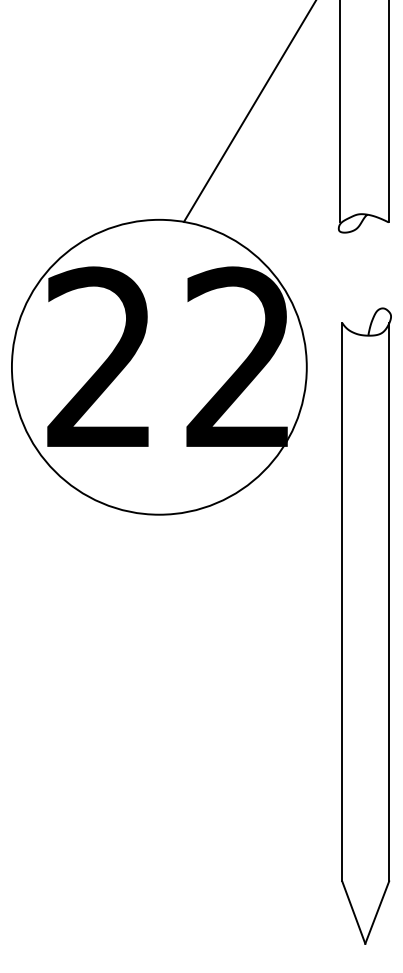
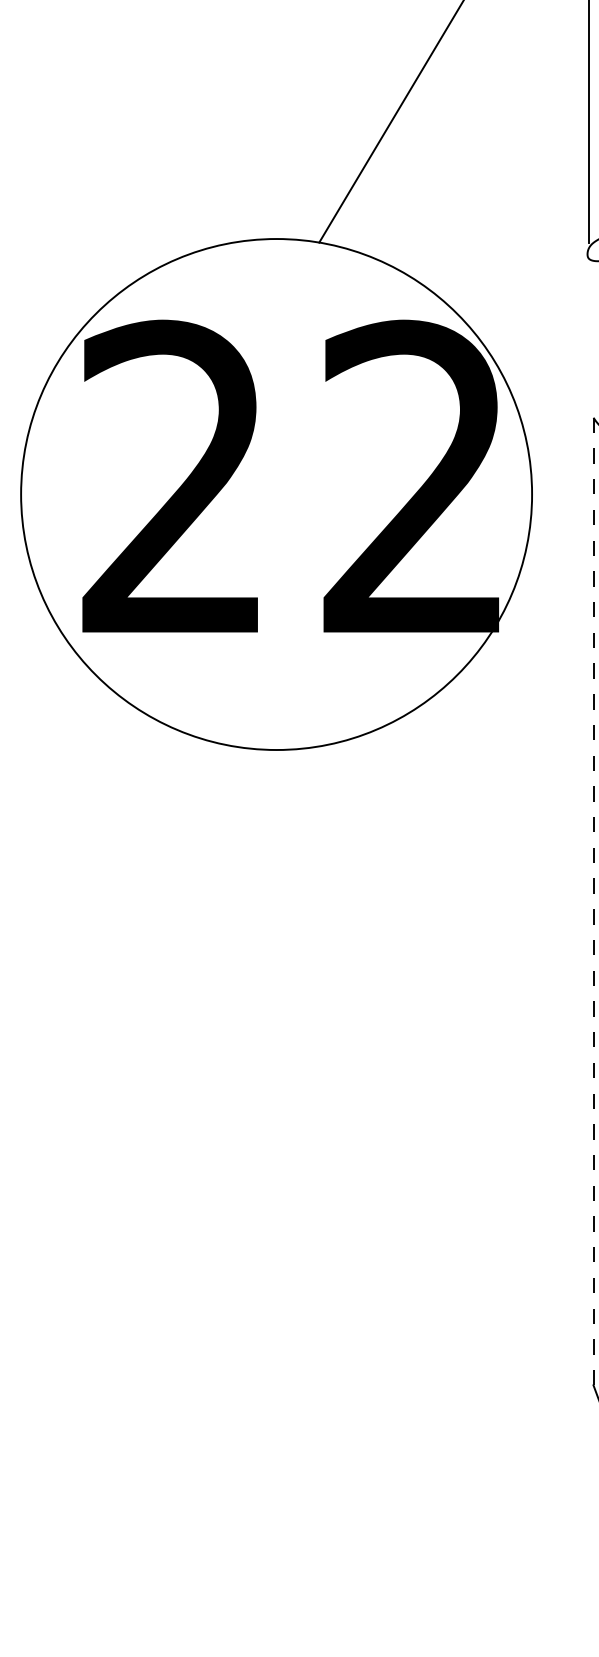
line: (342, 601) -> (593, 900), solid -> dashed

